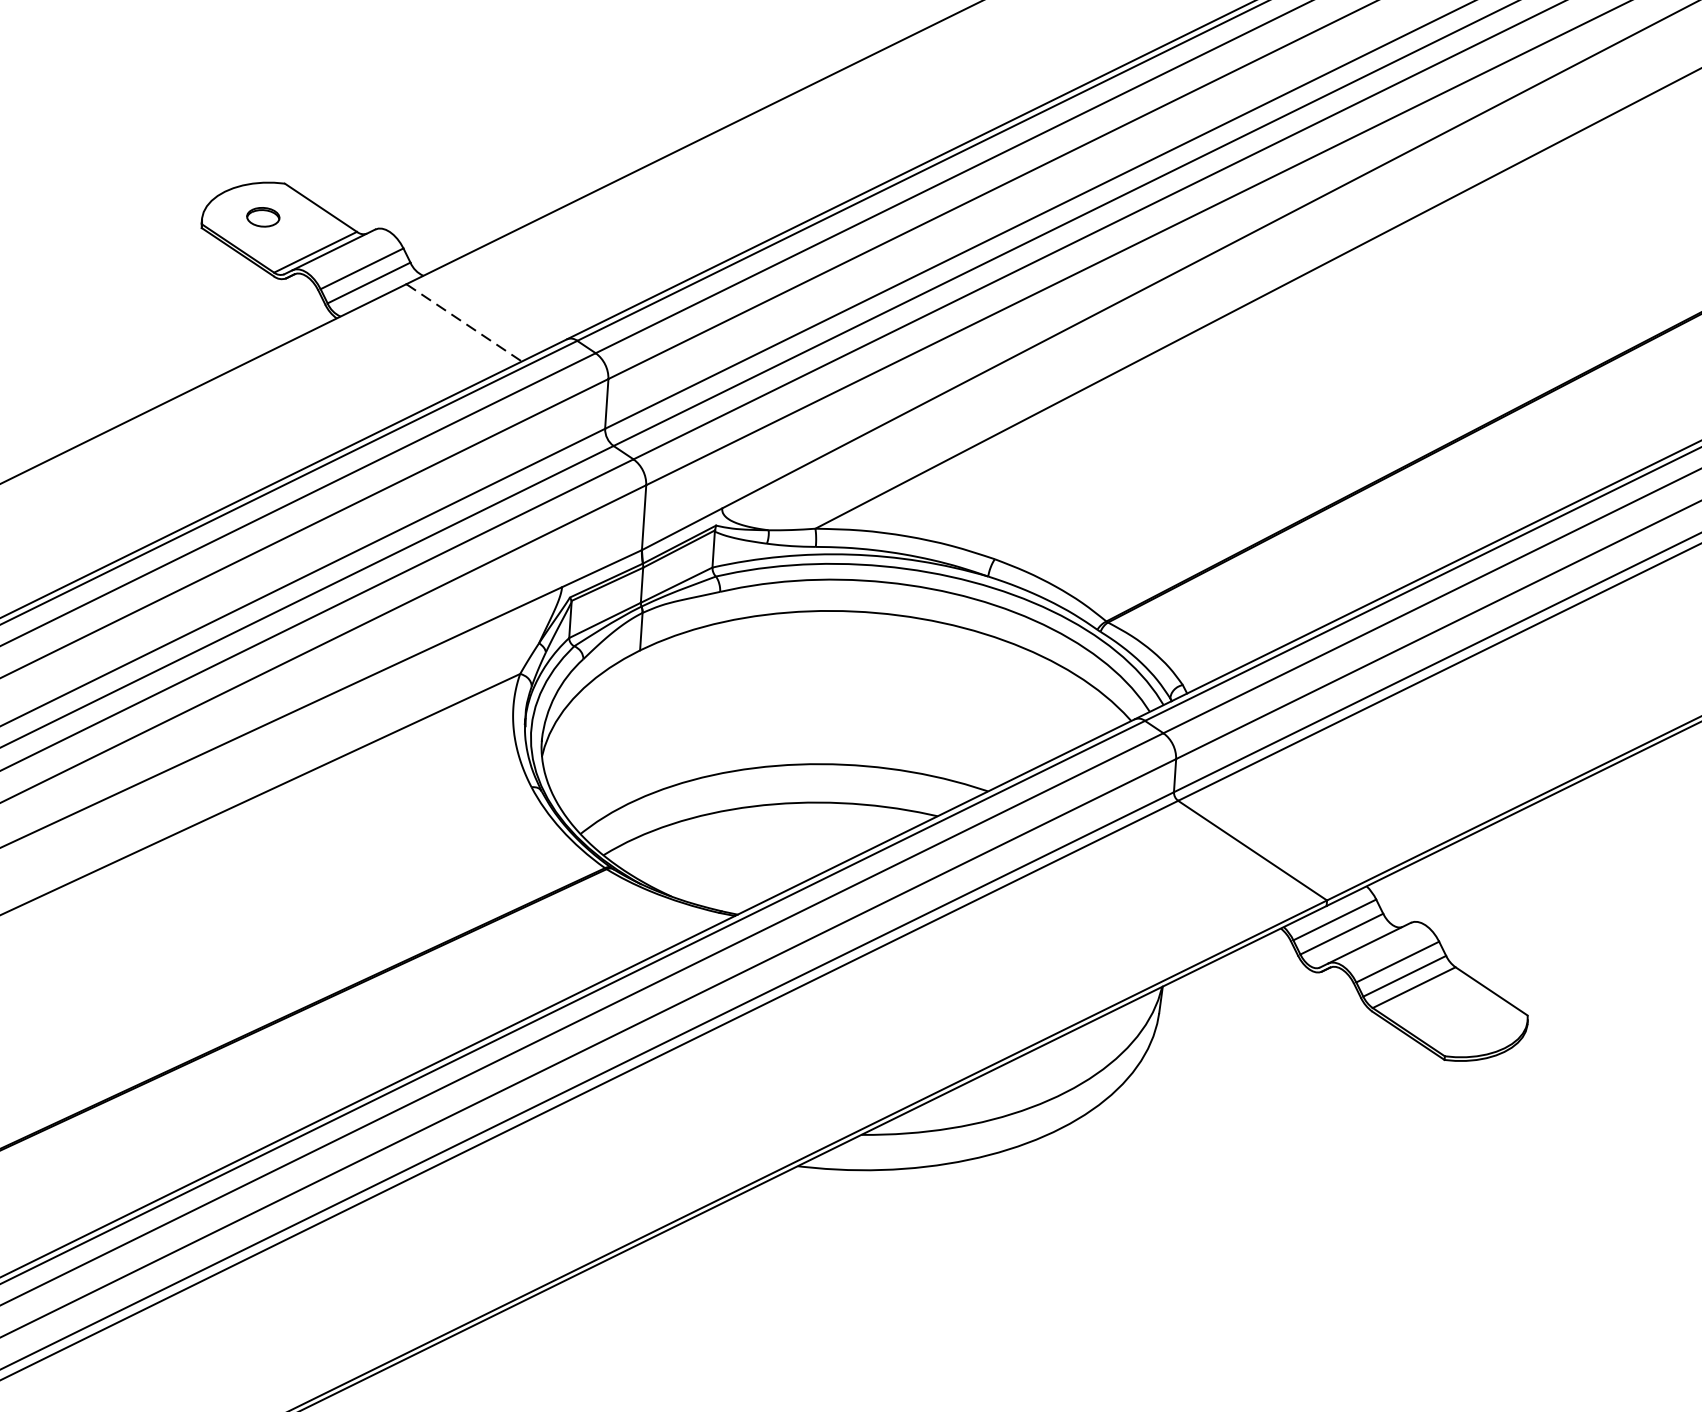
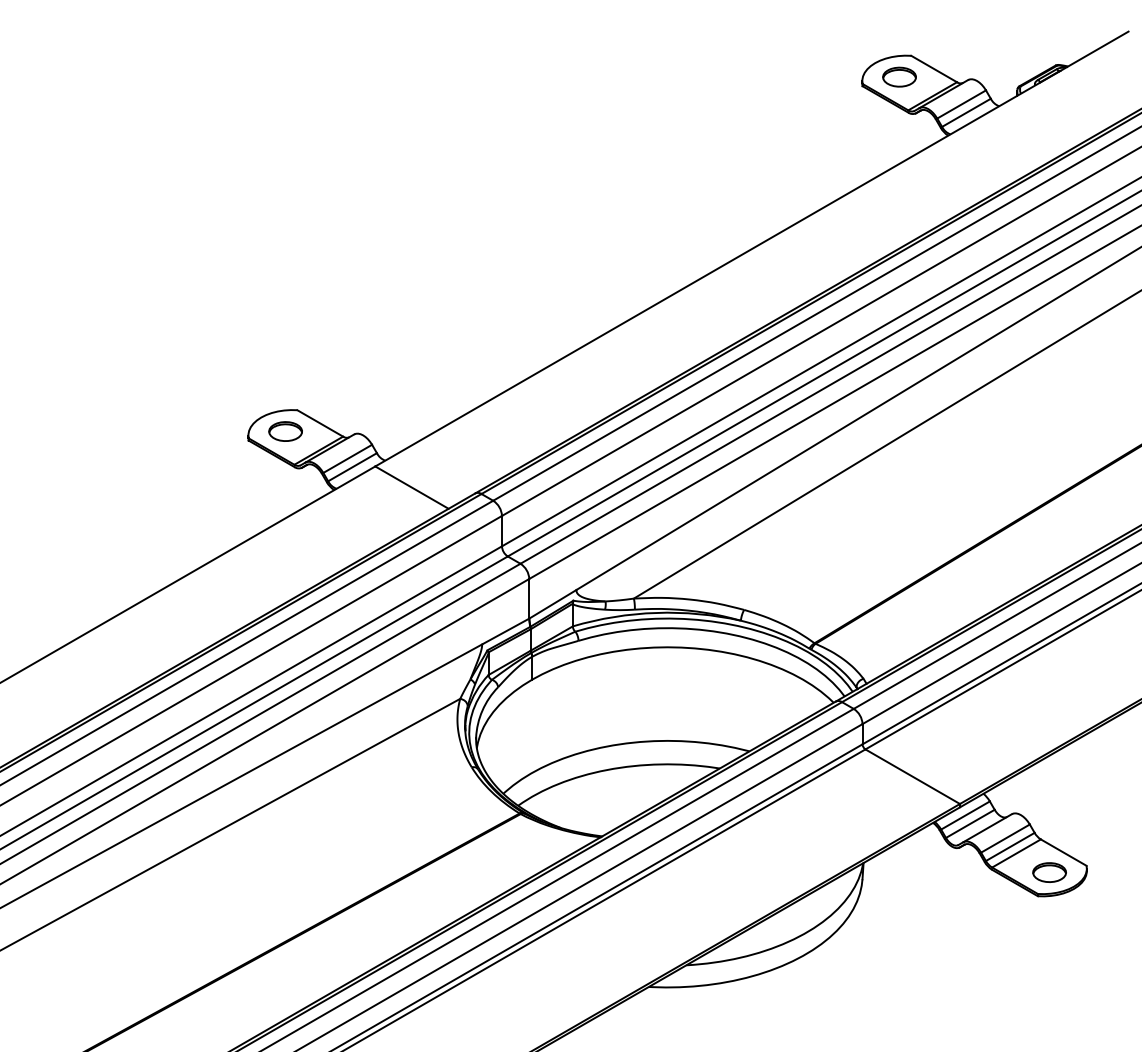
part: (263, 217) -> (285, 431), size x1.67
line: (465, 322) -> (412, 487), dashed -> solid
part: (1466, 1022) -> (1049, 872), added

